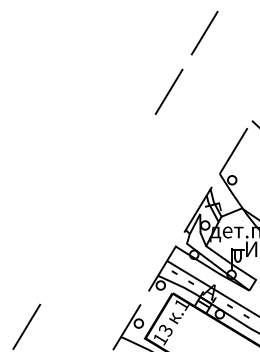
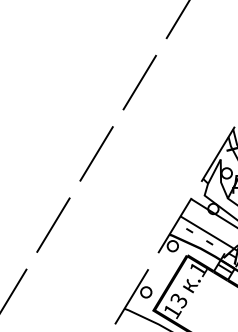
line: (133, 150) -> (139, 82), added
line: (97, 209) -> (96, 153), added
line: (62, 268) -> (53, 225), added

